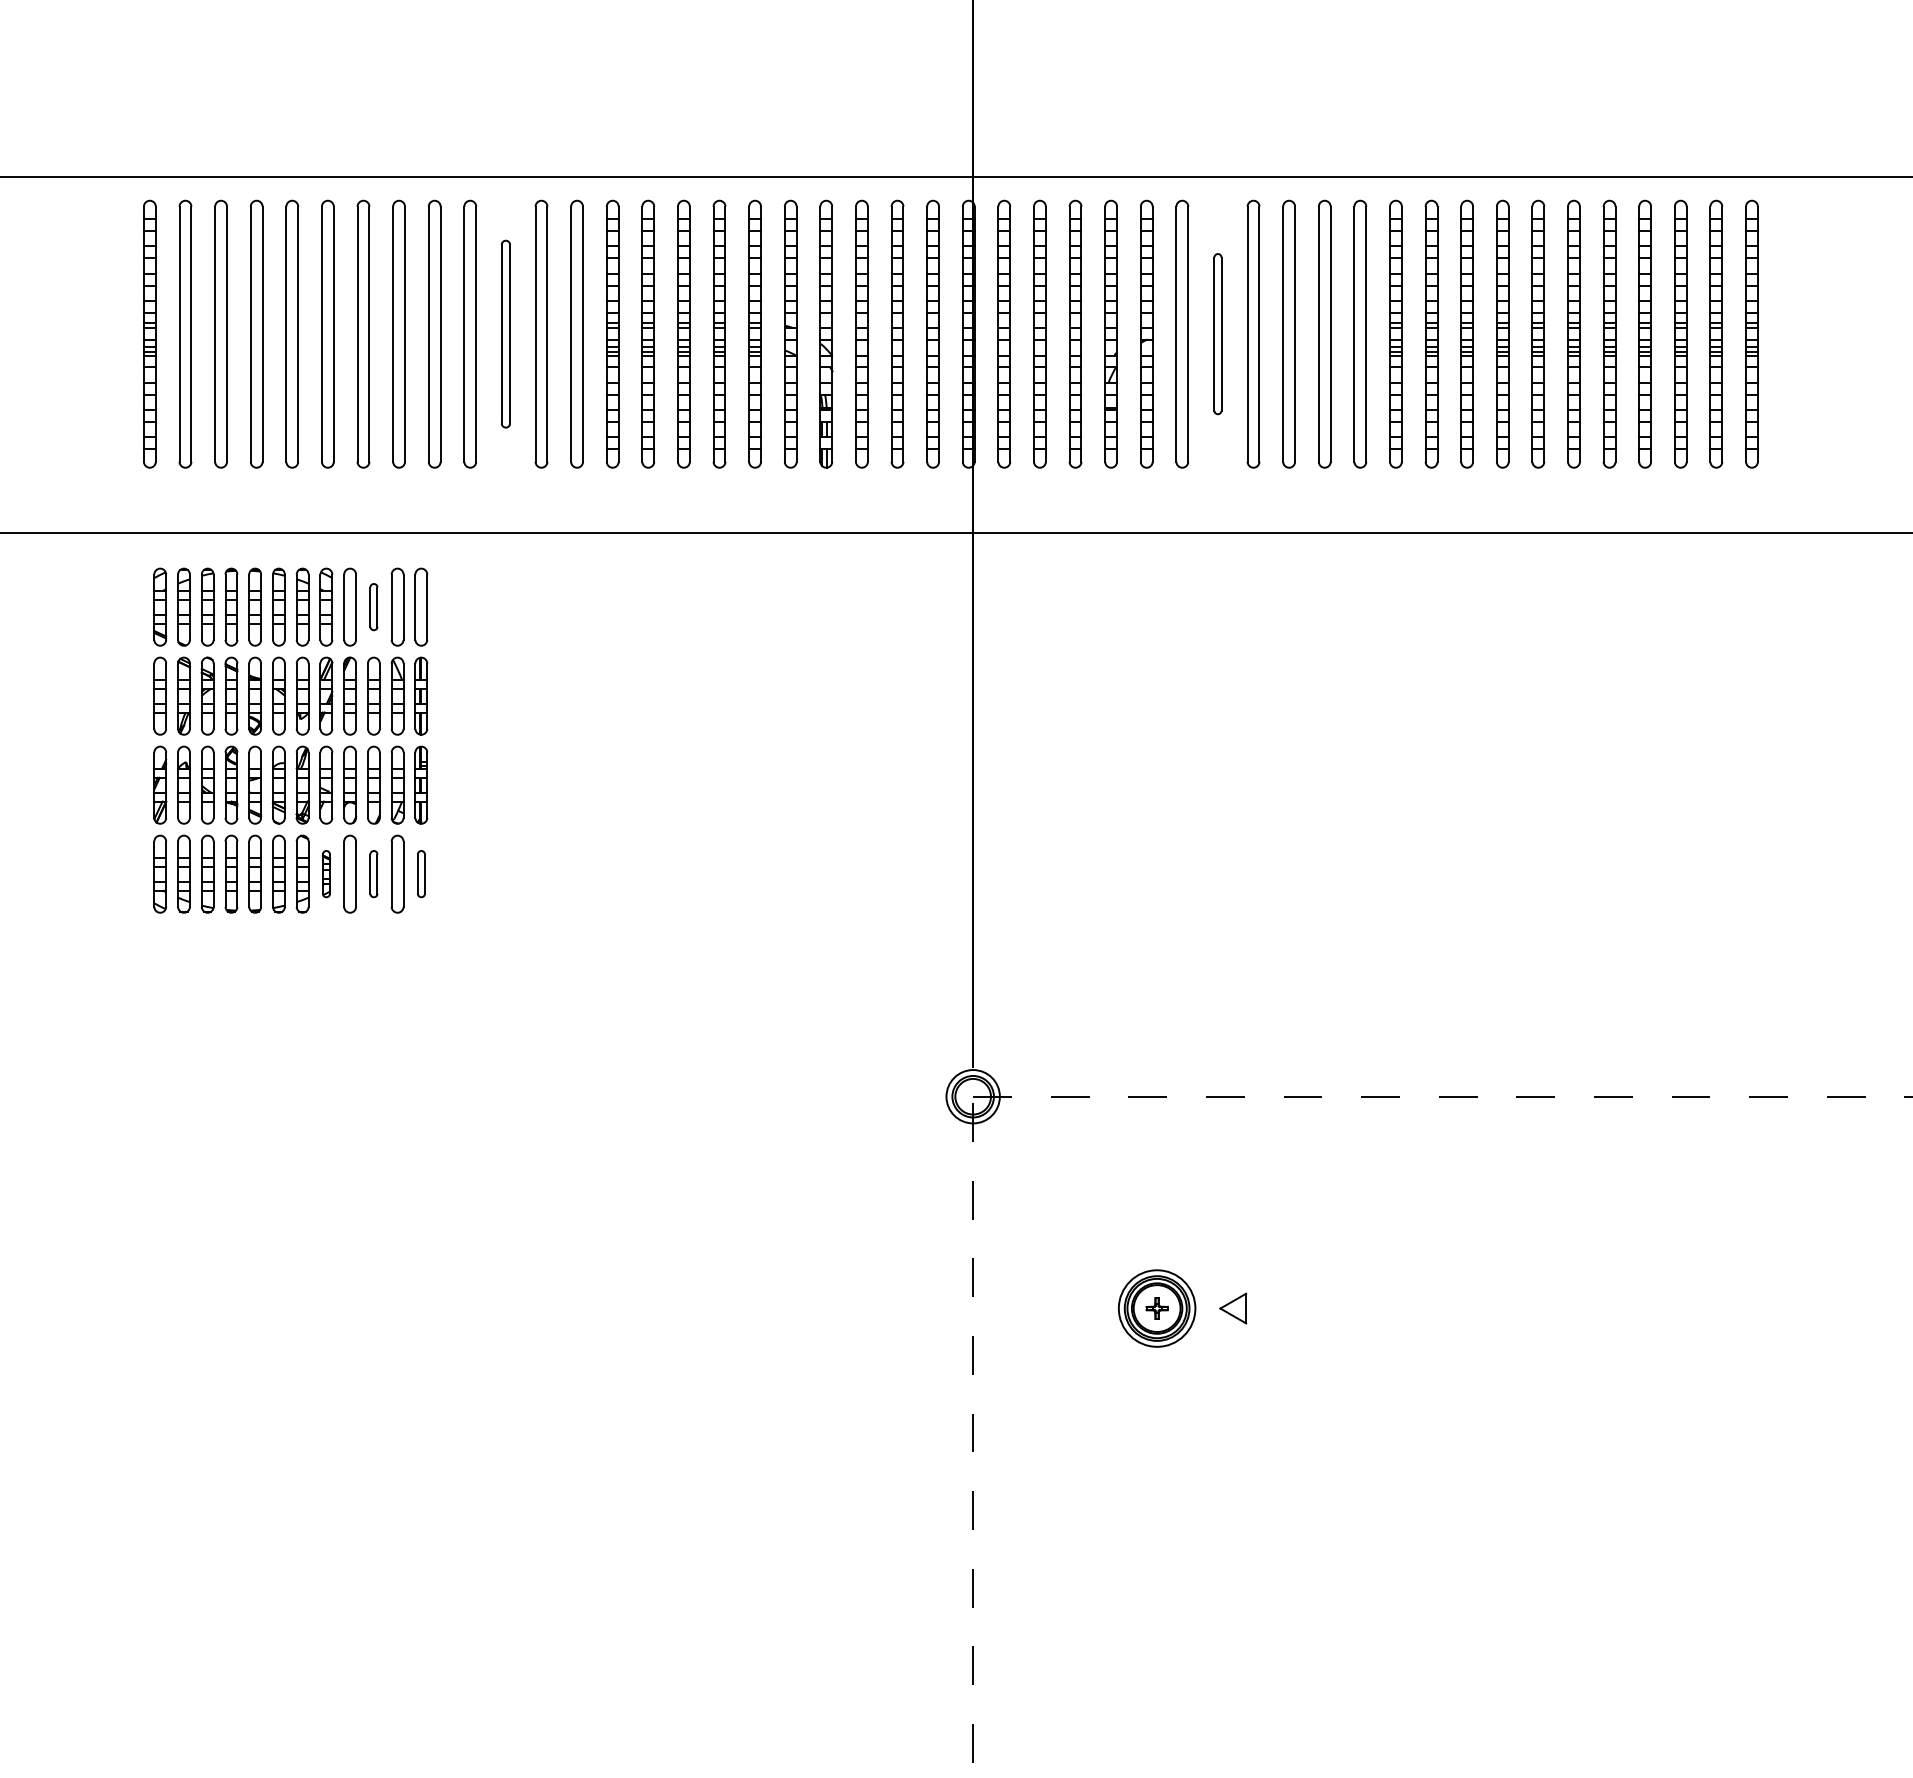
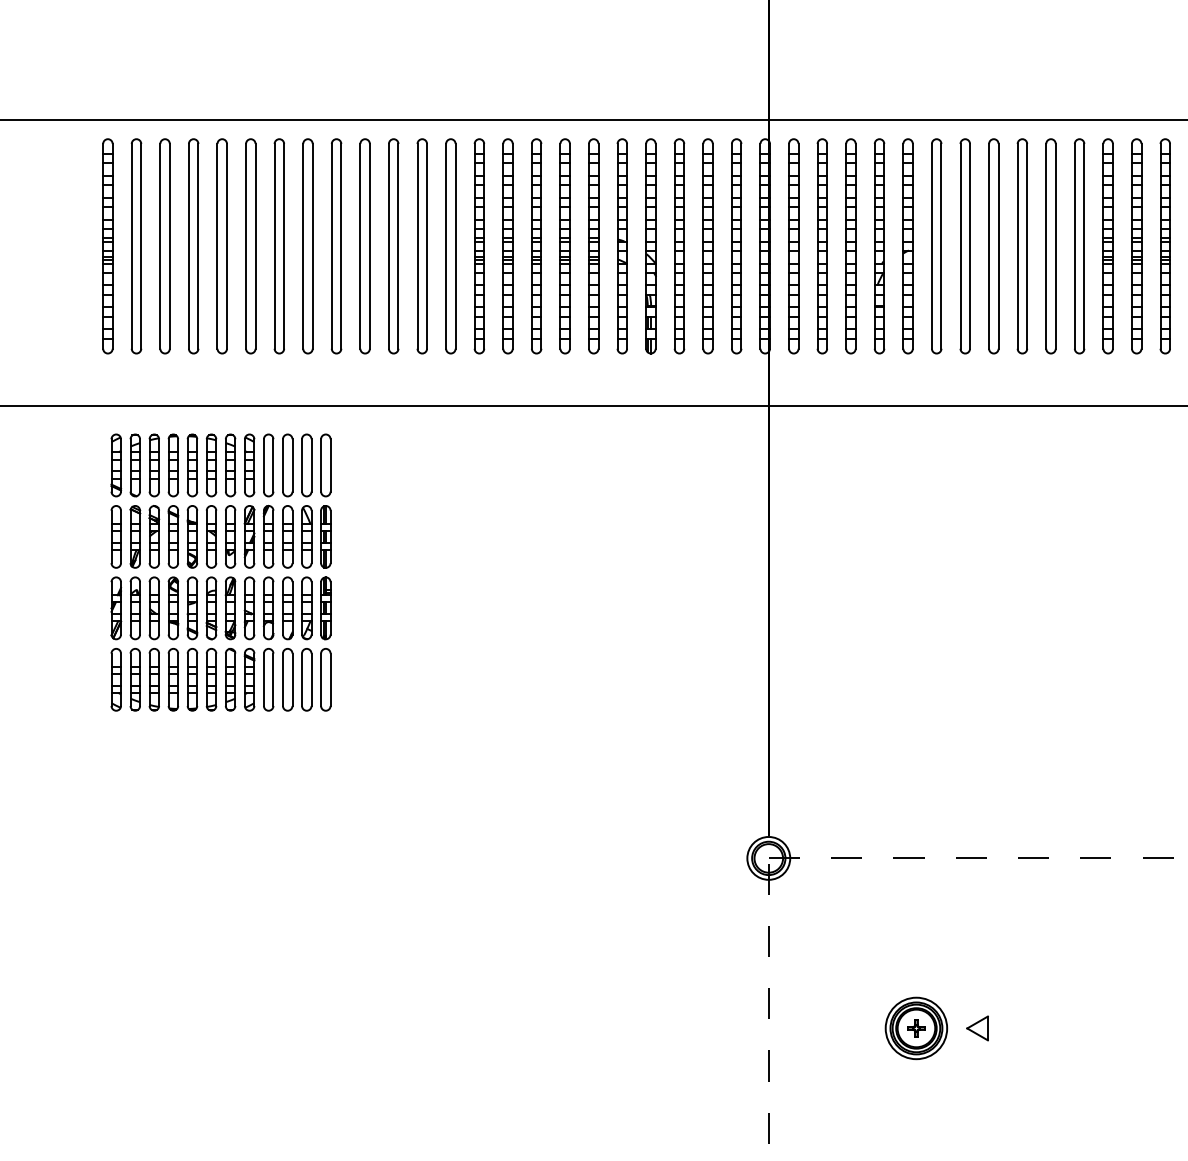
part: (505, 333) -> (393, 245), size x1.43
part: (1217, 333) -> (964, 245), size x1.67
part: (373, 606) -> (287, 464), size x1.67
part: (326, 873) -> (249, 679), size x1.67
part: (373, 873) -> (287, 679), size x1.67
part: (421, 873) -> (325, 679), size x1.67

